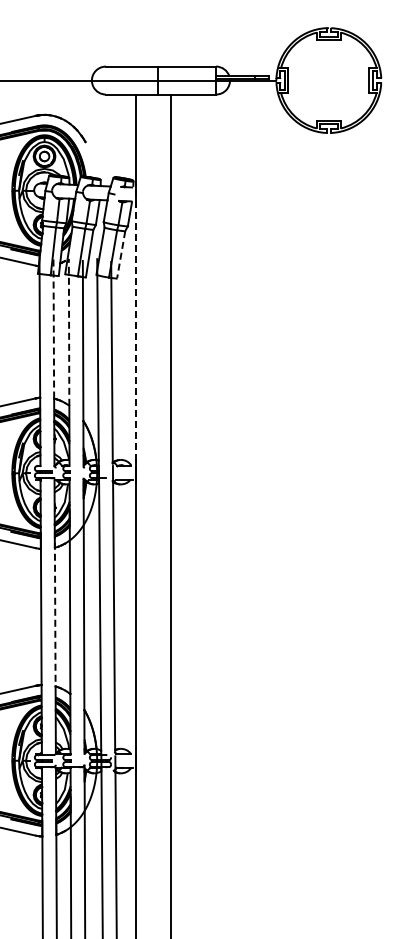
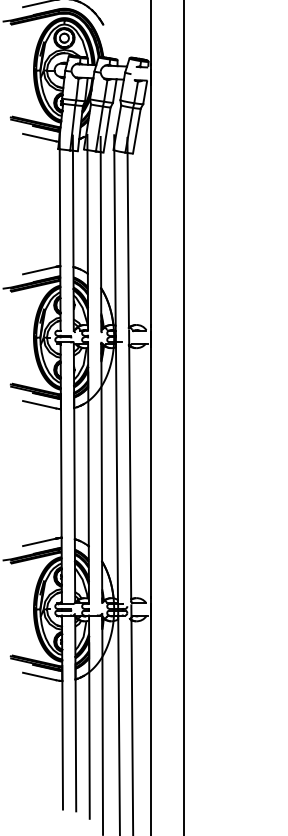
line: (121, 254) -> (137, 130), dashed -> solid
line: (136, 325) -> (151, 197), dashed -> solid
line: (53, 329) -> (72, 201), dashed -> solid
line: (69, 331) -> (88, 203), dashed -> solid
line: (55, 609) -> (74, 466), dashed -> solid

